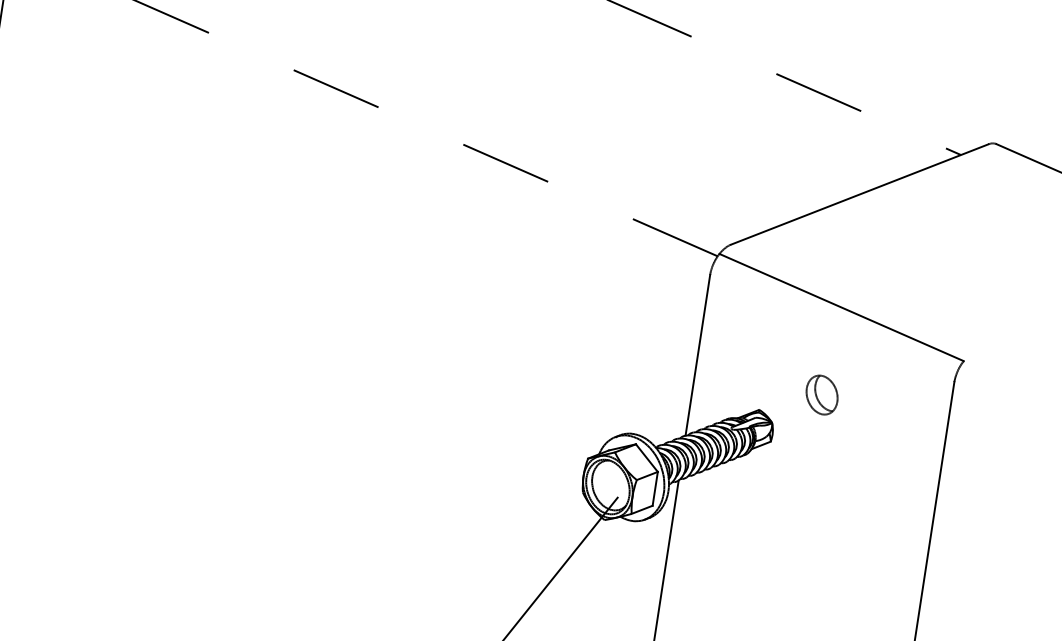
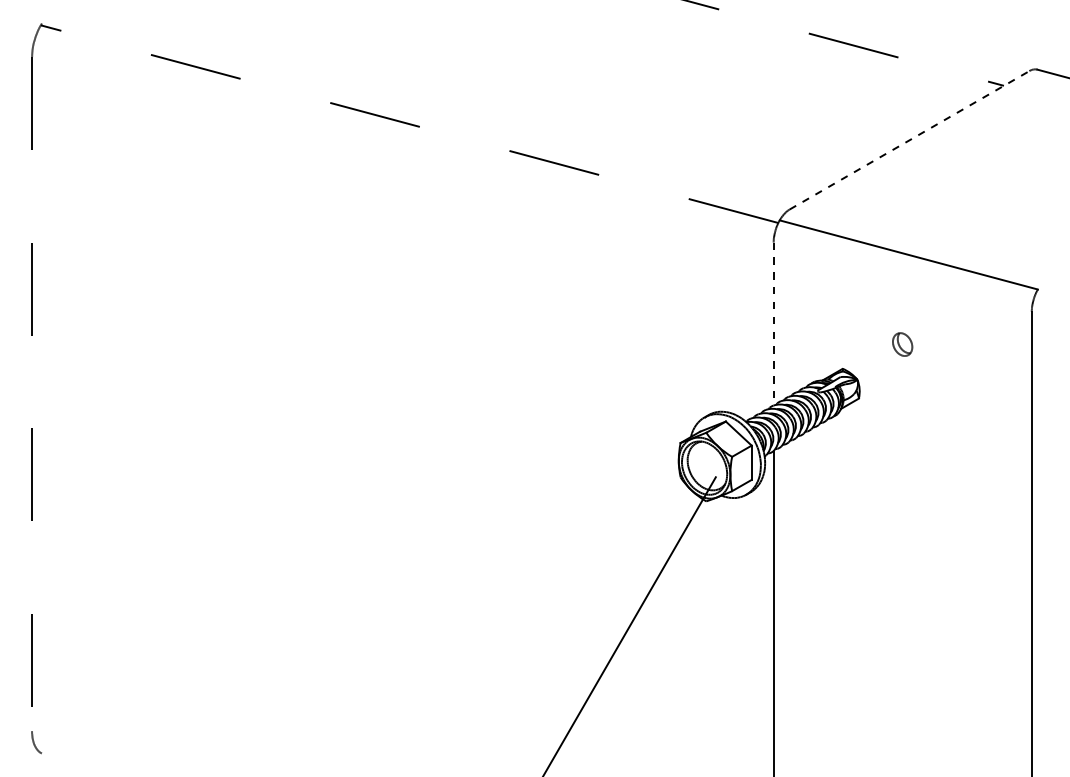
line: (860, 194) -> (910, 140), solid -> dashed
line: (697, 355) -> (773, 324), solid -> dashed
part: (821, 394) -> (902, 344), size x0.6

